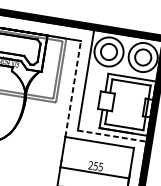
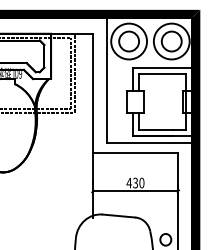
line: (72, 88) -> (92, 93), dashed -> solid
line: (112, 136) -> (149, 143), dashed -> solid
text: (95, 165) -> (135, 182), 255 -> 430

